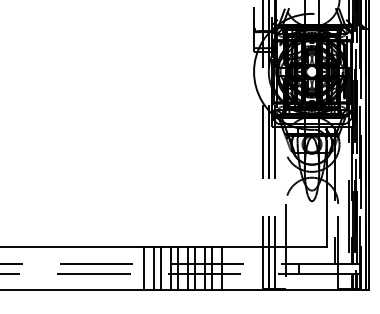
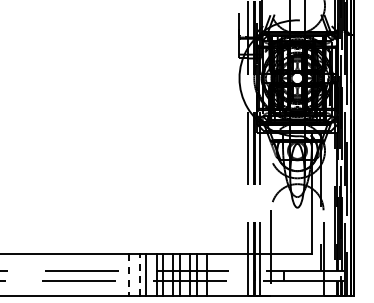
line: (154, 268) -> (139, 274), solid -> dashed
line: (144, 269) -> (129, 275), solid -> dashed

